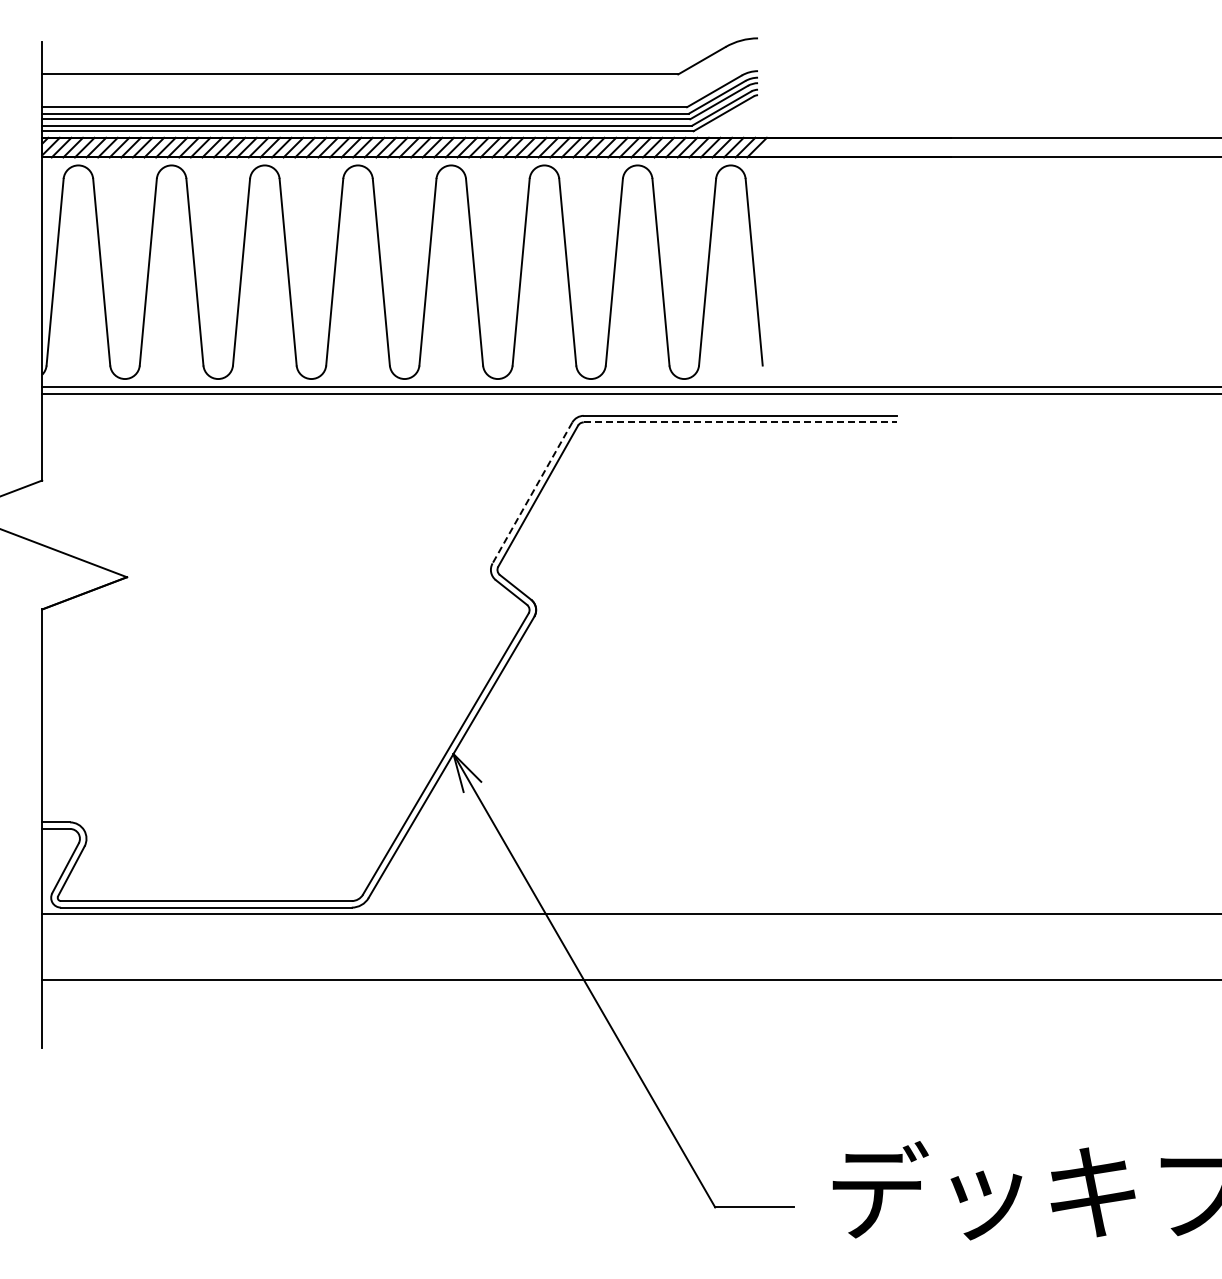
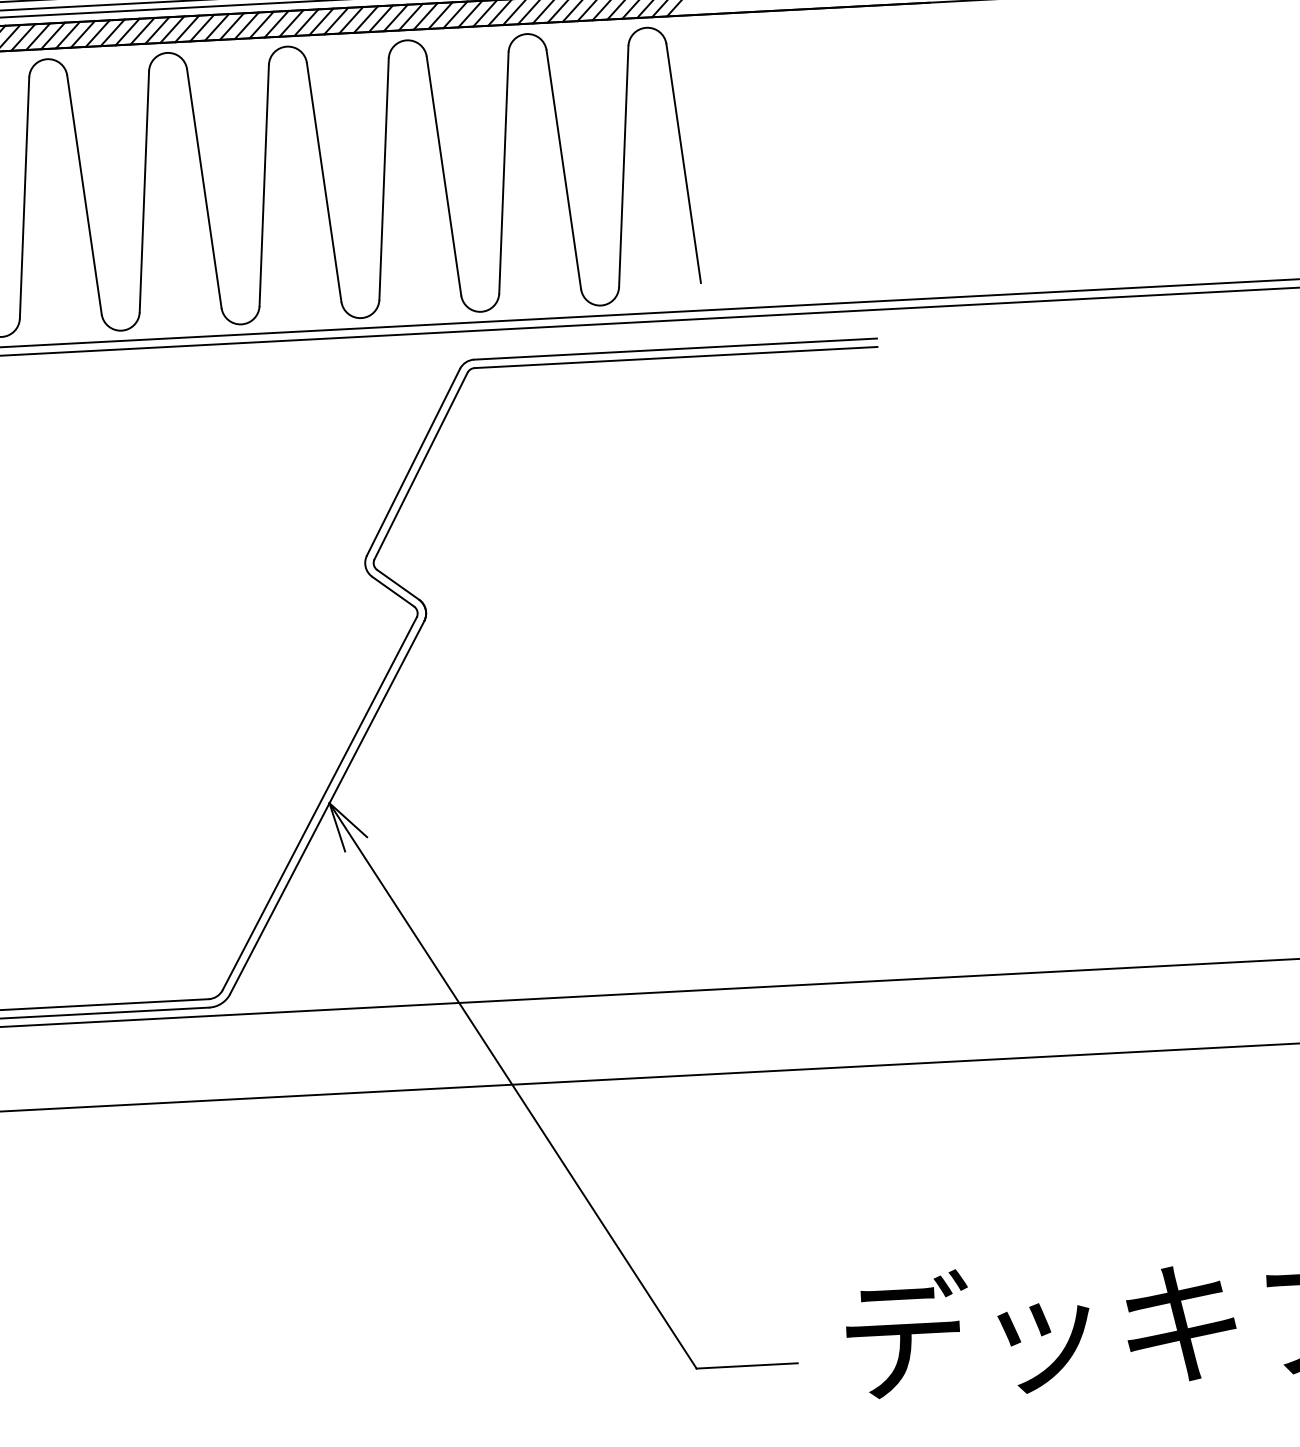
line: (740, 422) -> (676, 357), dashed -> solid
line: (532, 492) -> (413, 461), dashed -> solid

